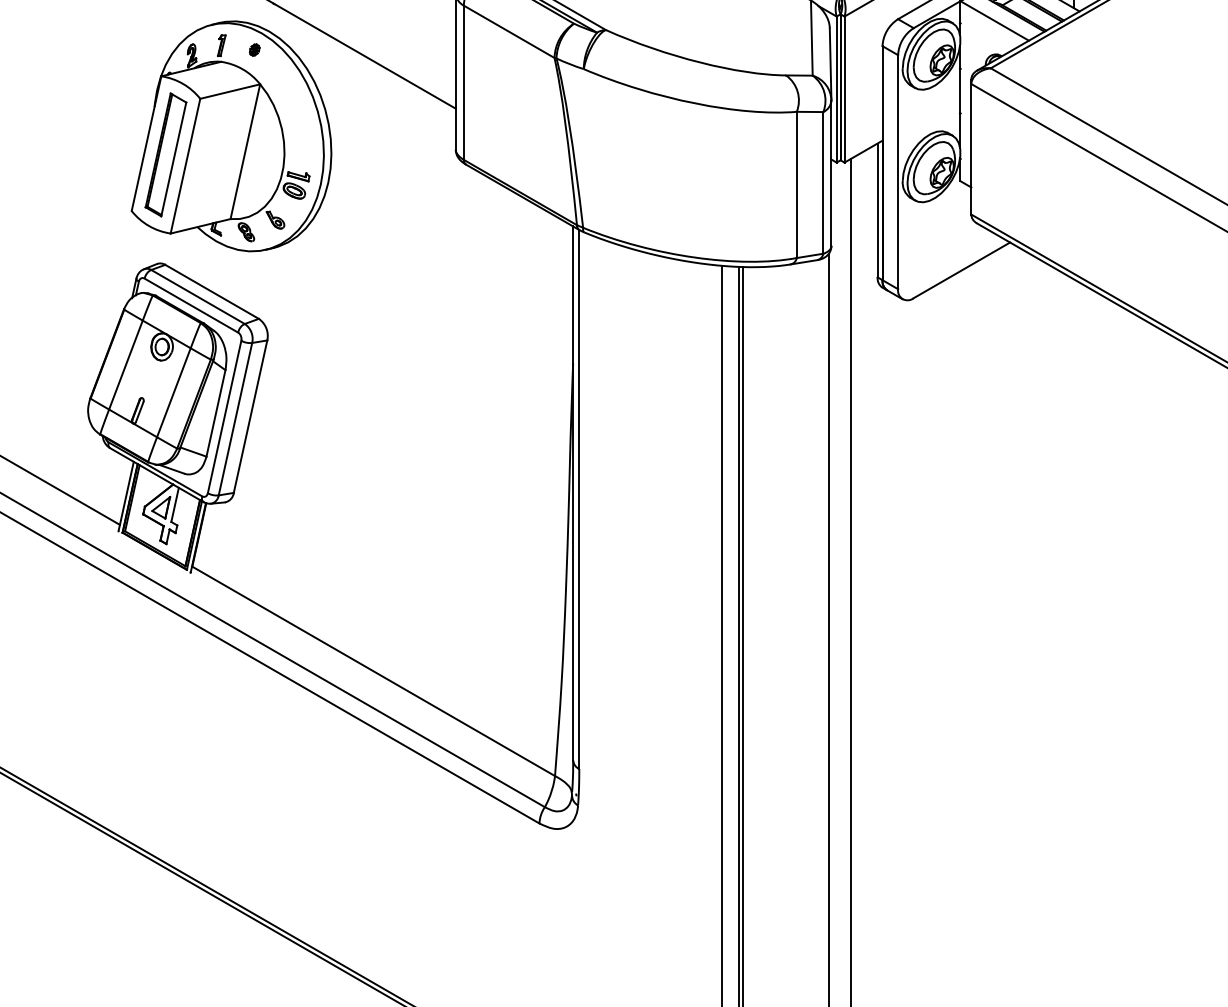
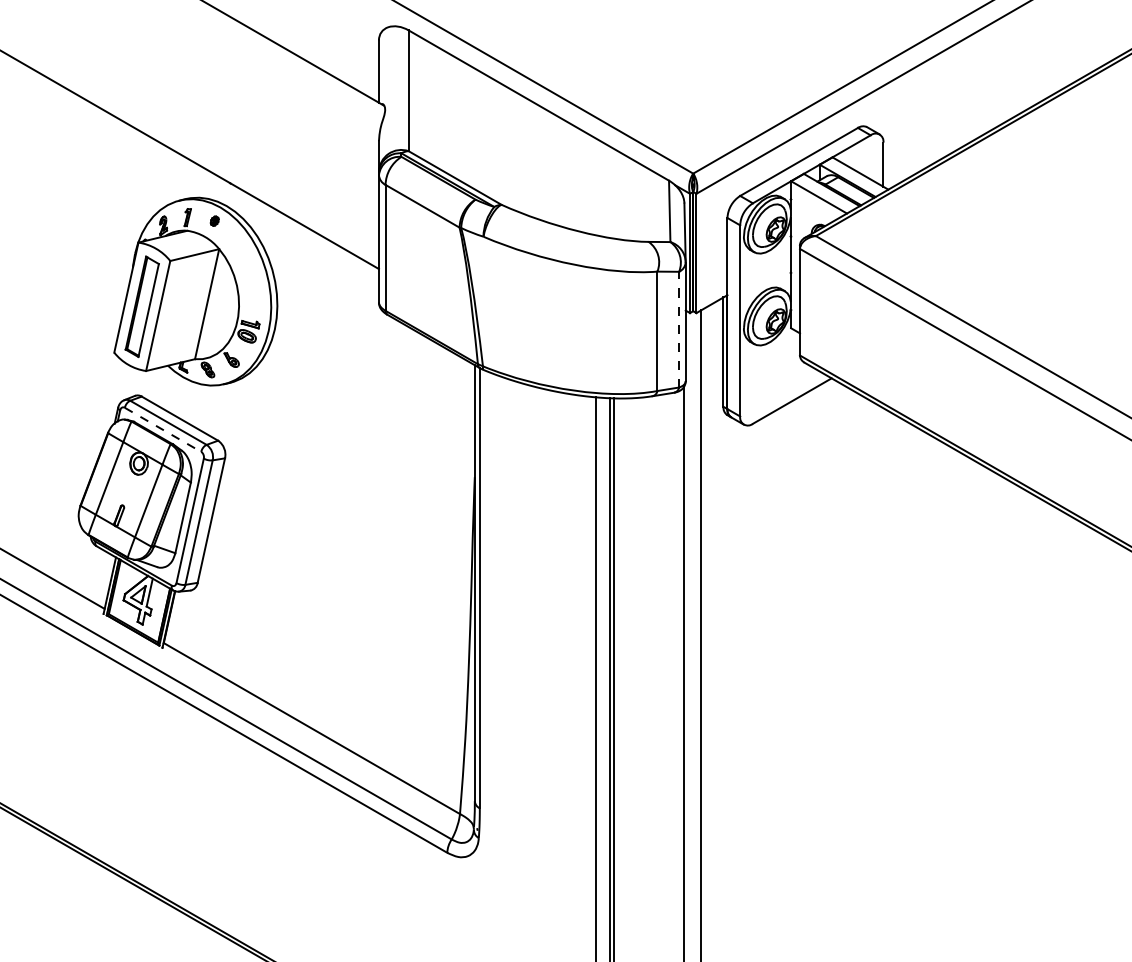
line: (823, 182) -> (679, 329), solid -> dashed
line: (191, 306) -> (163, 430), solid -> dashed

